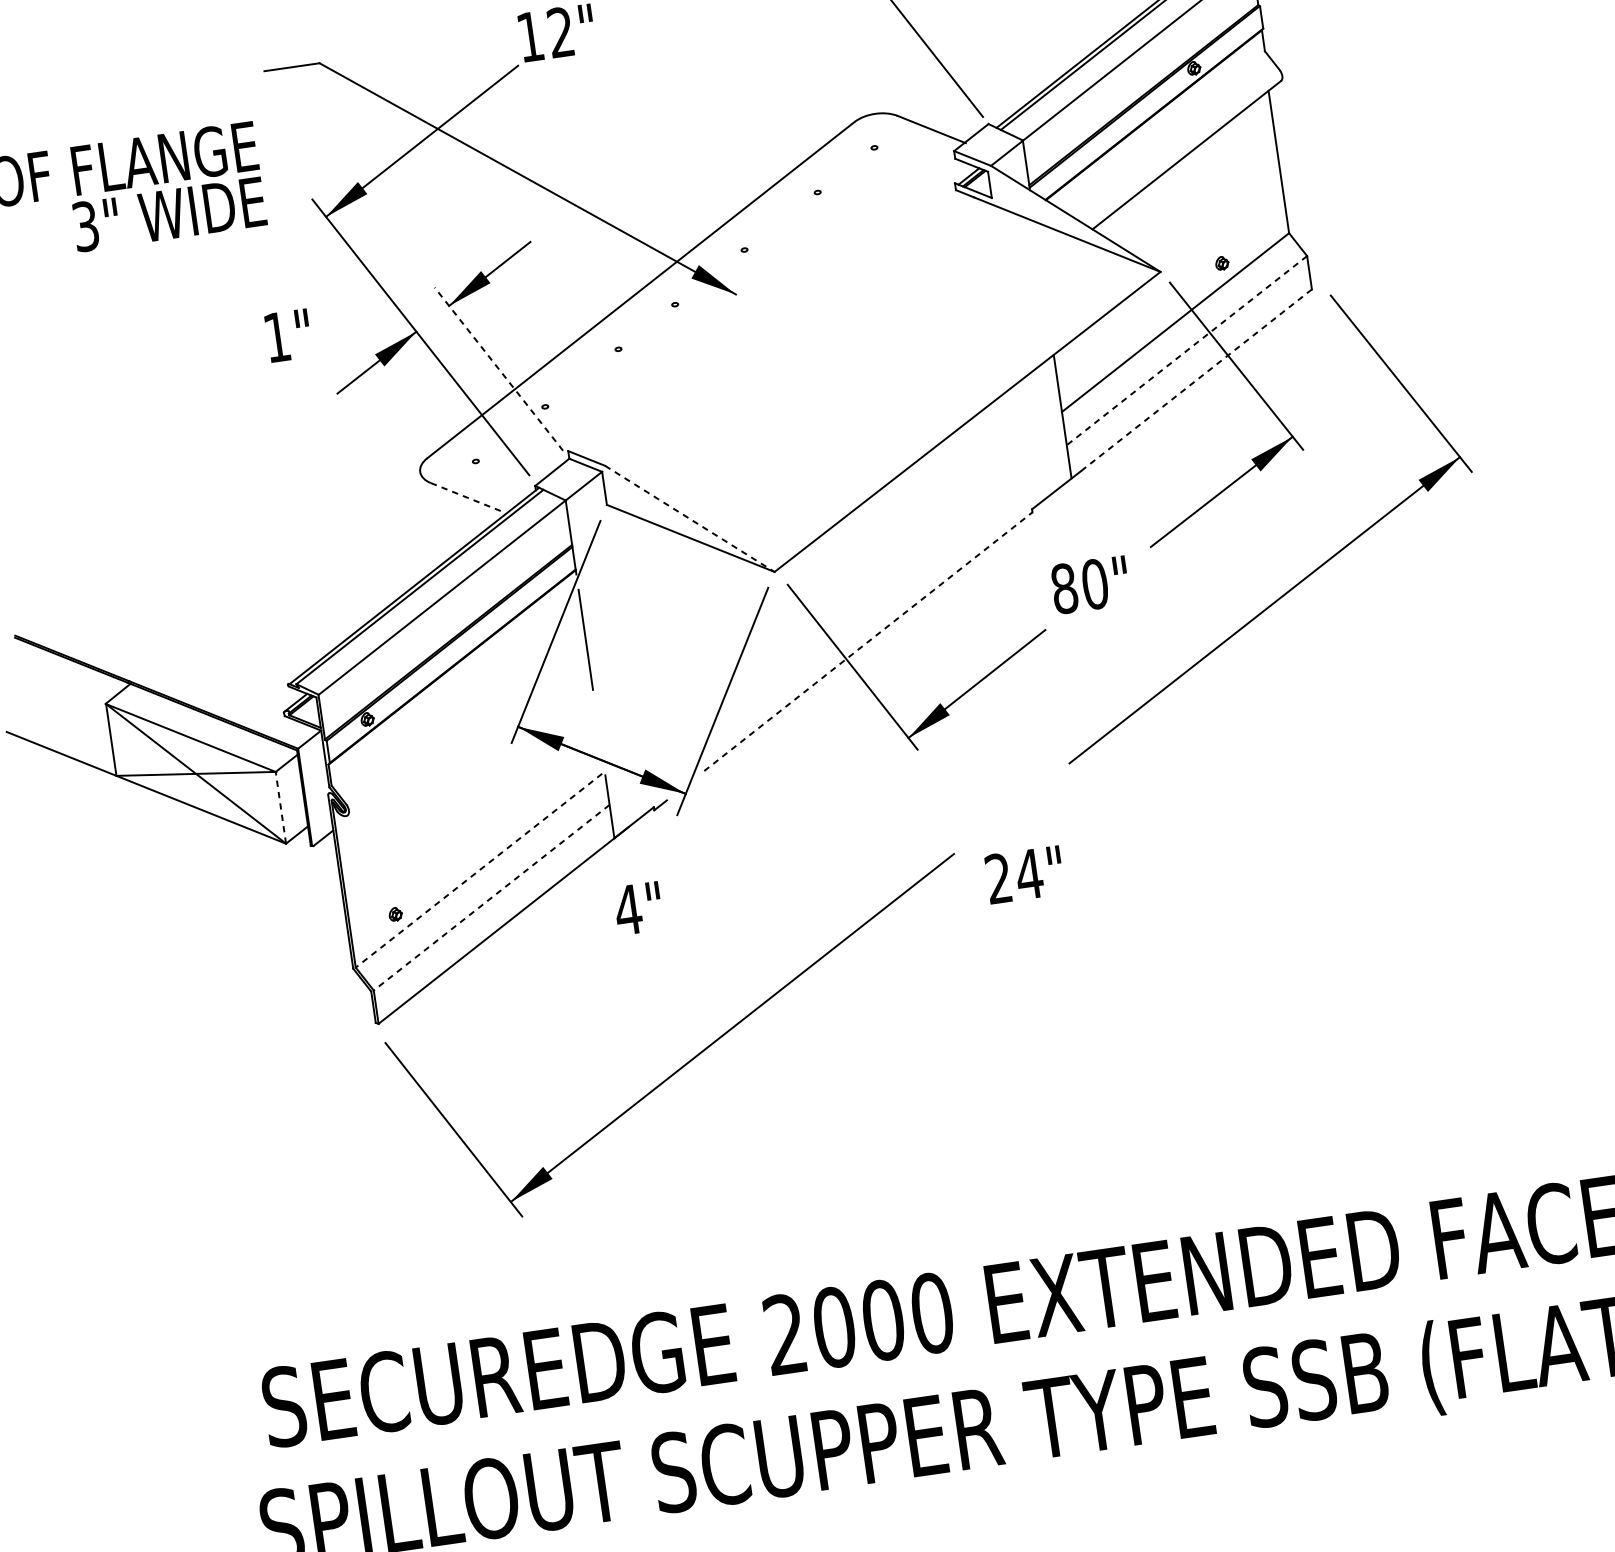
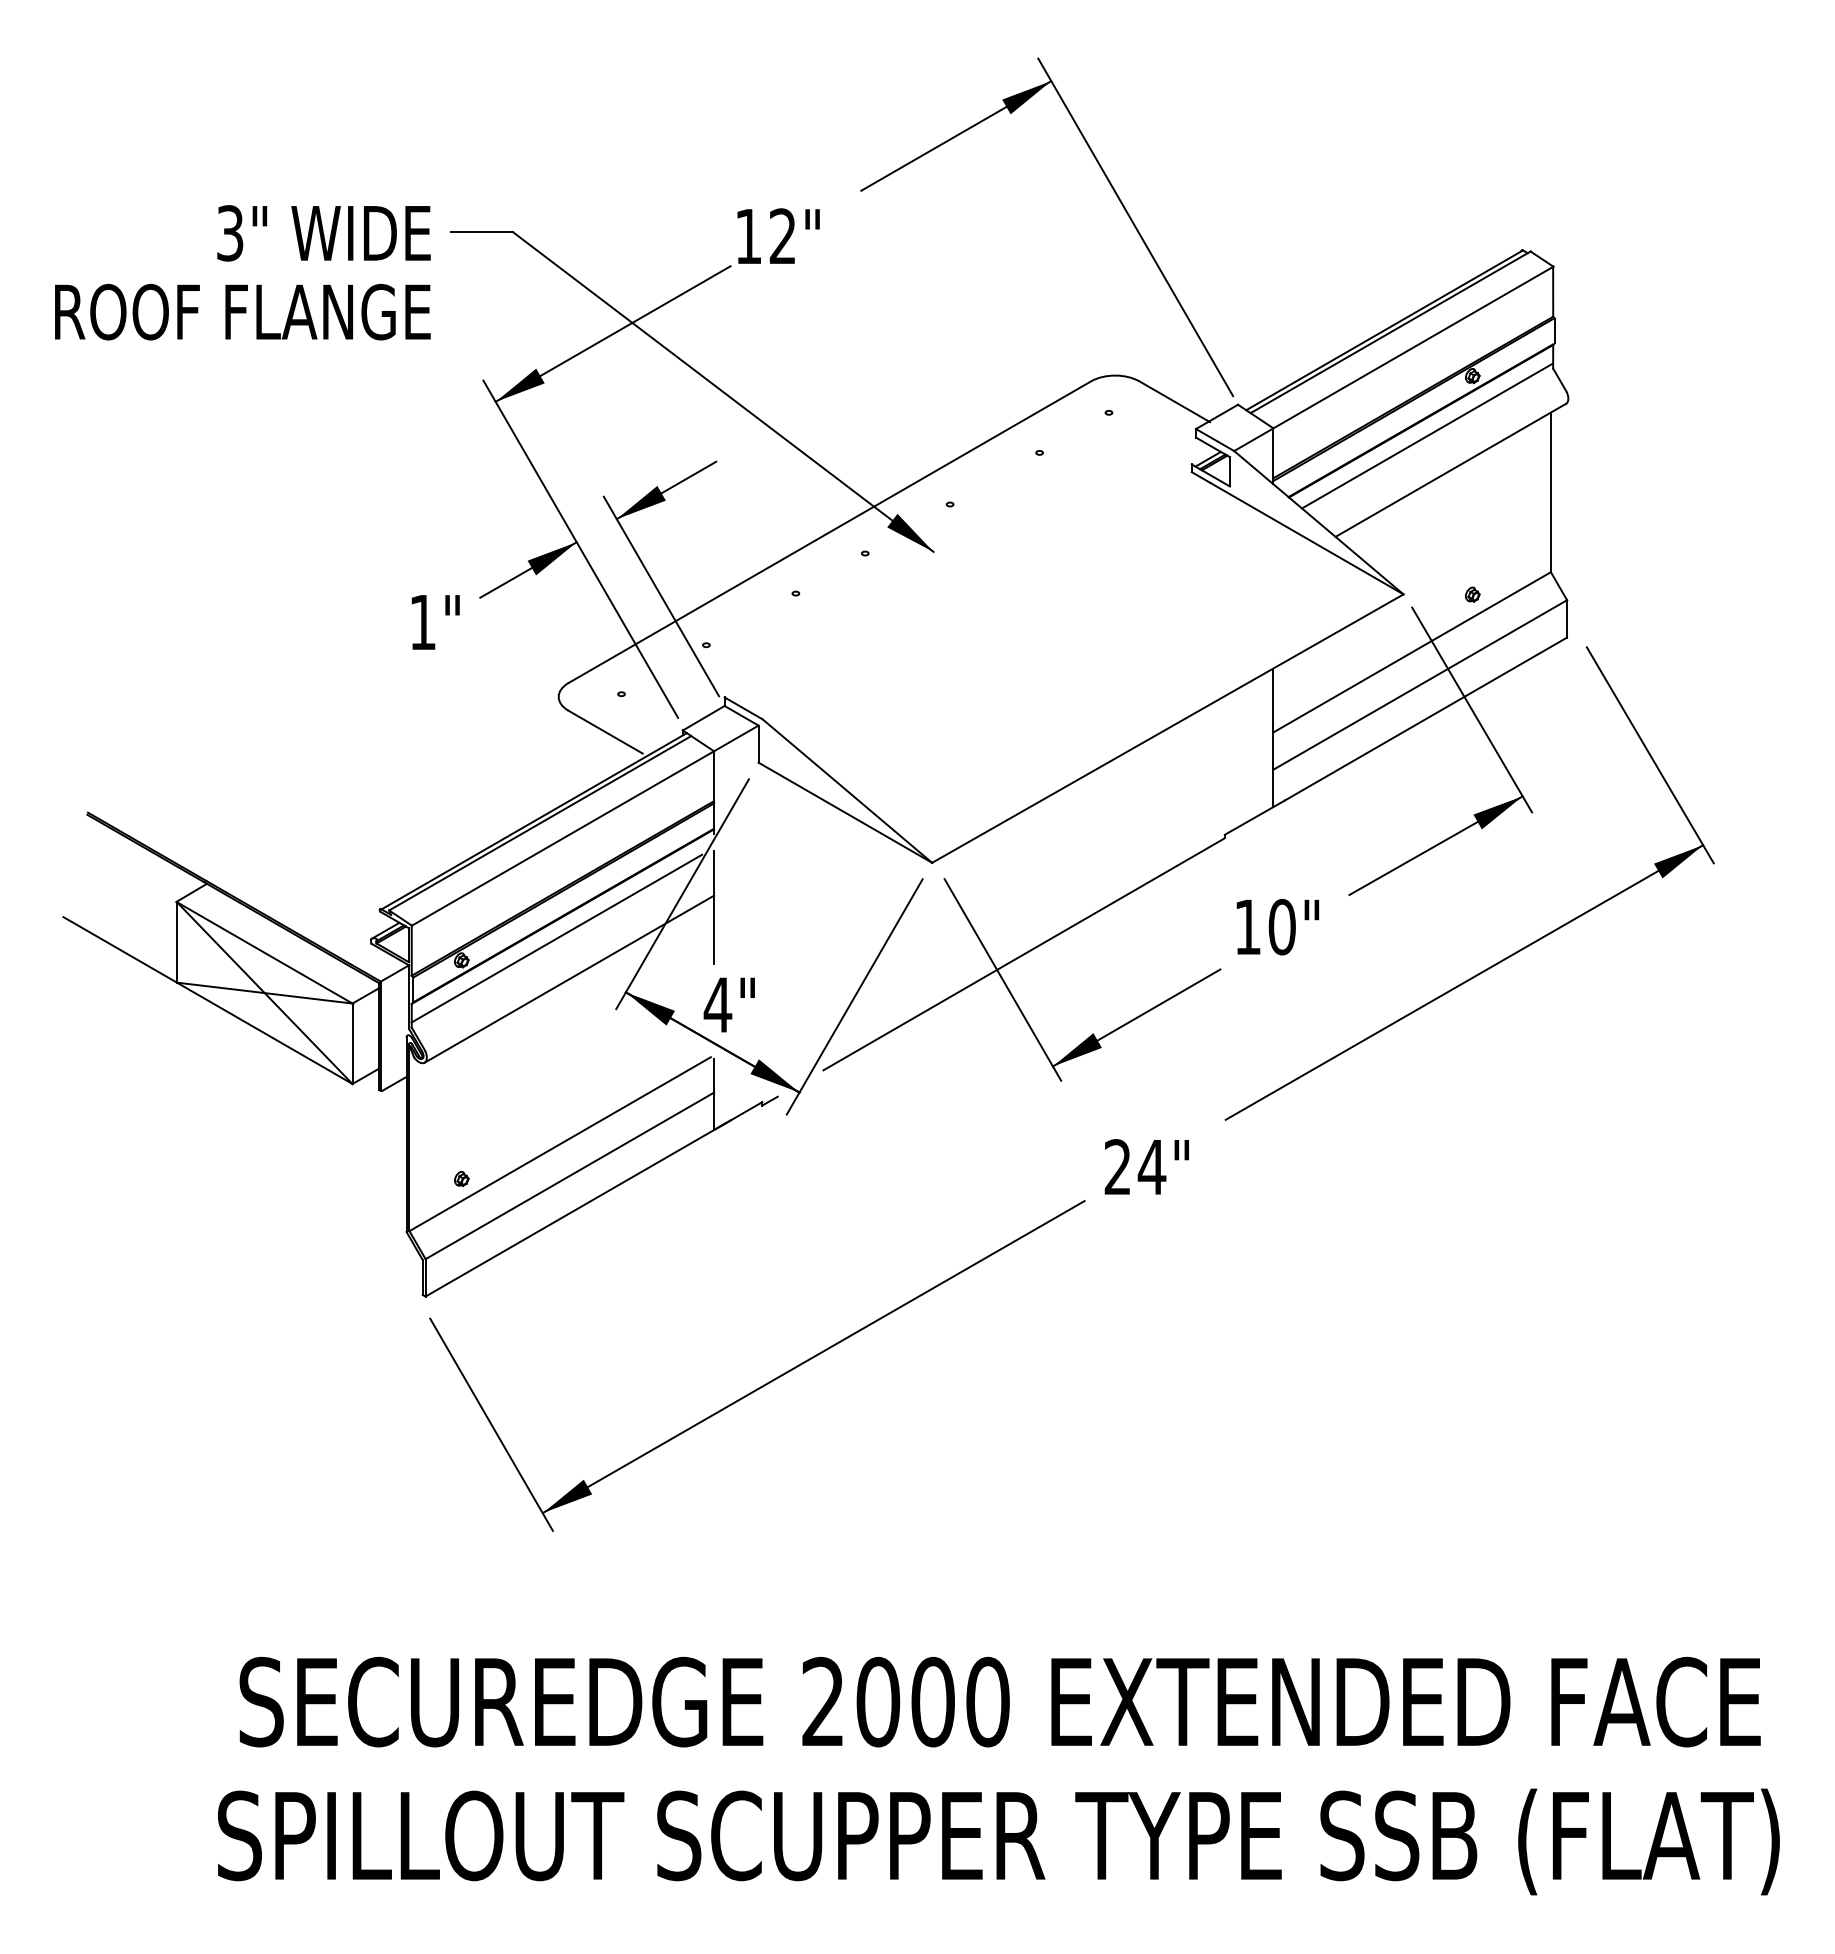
line: (1161, 127) -> (1427, 435), added
text: (168, 214) -> (323, 233), moved
text: (288, 335) -> (435, 622), moved
line: (1187, 351) -> (1420, 685), dashed -> solid
line: (498, 369) -> (661, 596), dashed -> solid
line: (1196, 380) -> (1425, 719), dashed -> solid
line: (466, 497) -> (605, 732), dashed -> solid
line: (689, 519) -> (847, 791), dashed -> solid
text: (1064, 588) -> (1247, 926), 80" -> 10"
line: (868, 641) -> (1024, 954), dashed -> solid
line: (449, 687) -> (556, 938), added
line: (466, 721) -> (569, 978), added
line: (280, 807) -> (352, 1043), dashed -> solid
line: (479, 870) -> (560, 1144), dashed -> solid
text: (1024, 874) -> (1146, 1166), moved
line: (491, 897) -> (569, 1175), dashed -> solid
text: (637, 908) -> (728, 1004), moved

